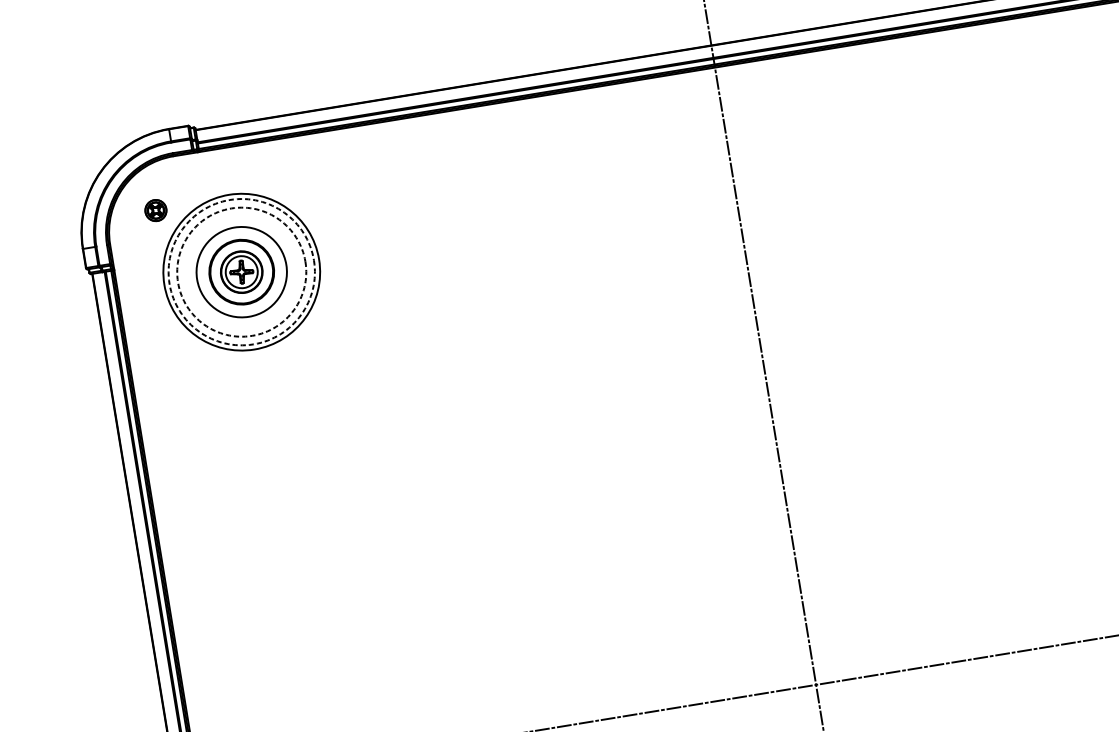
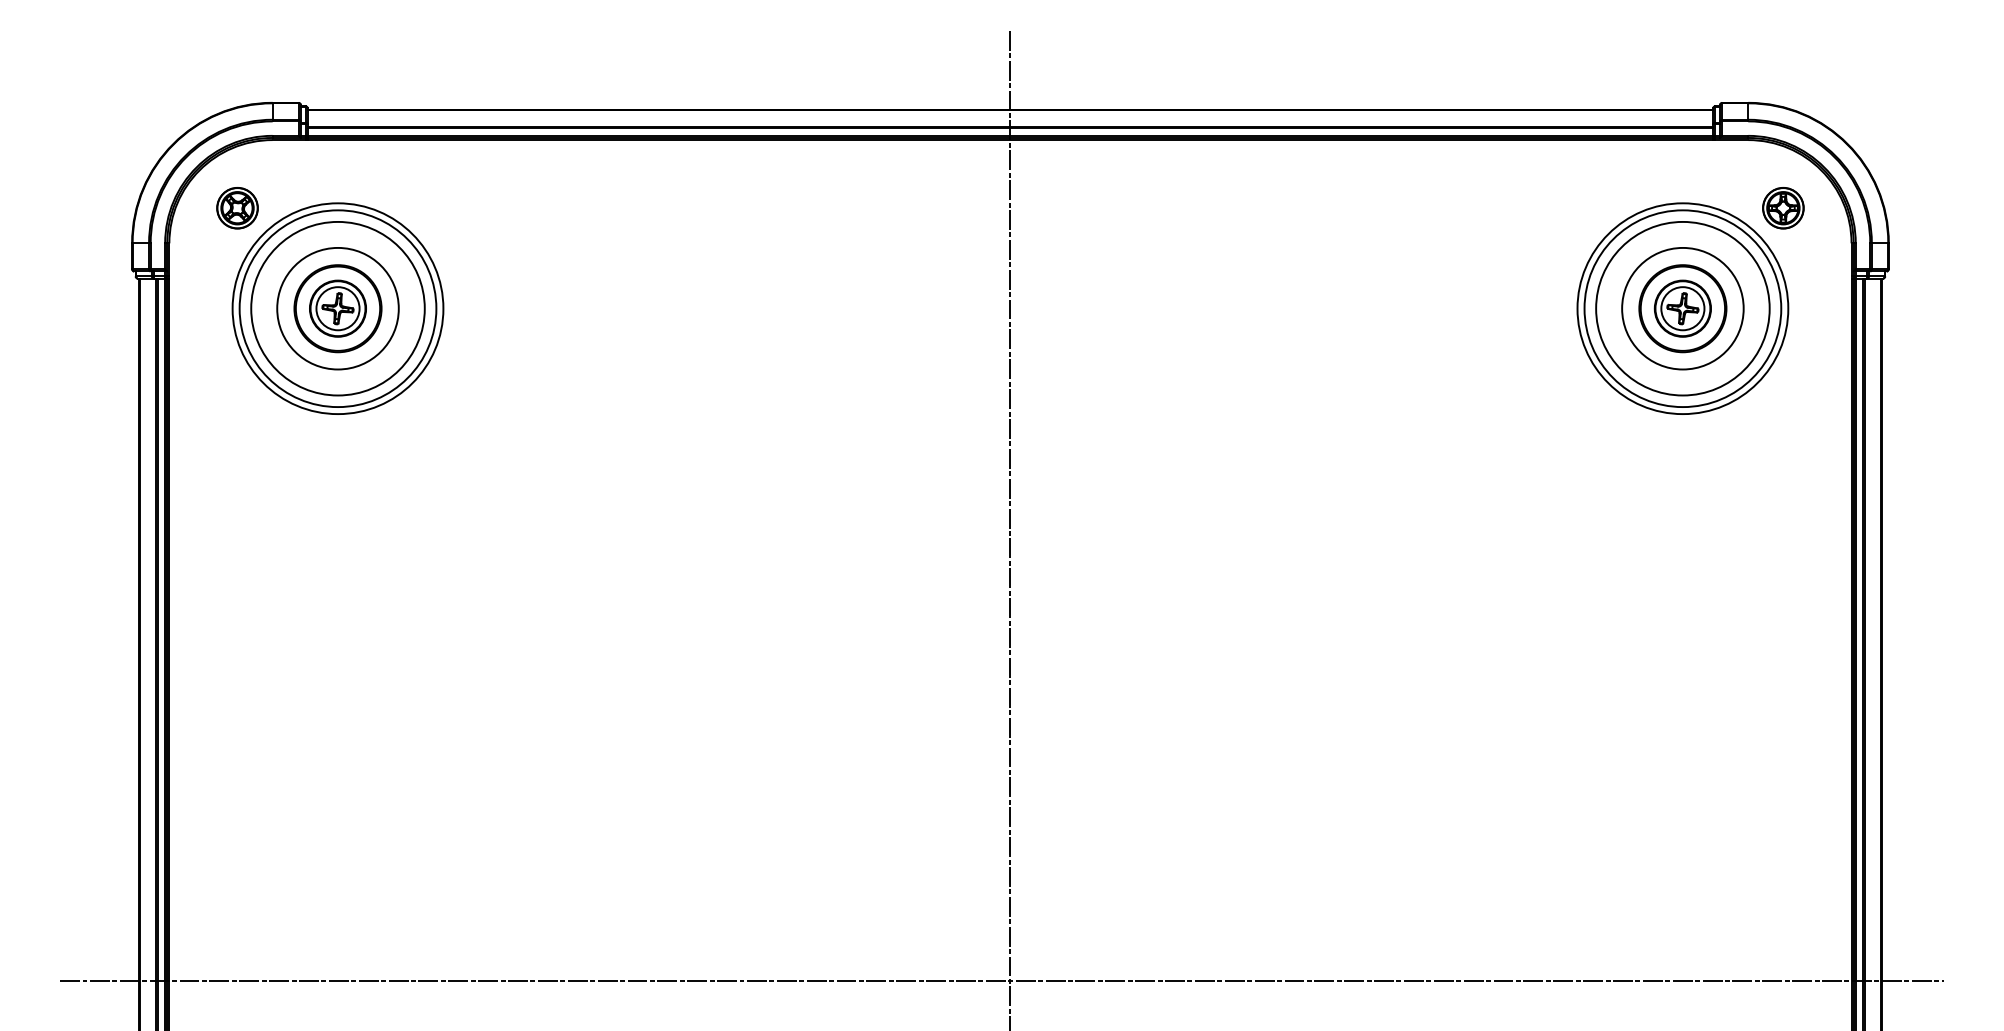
part: (155, 210) -> (237, 208), size x1.43
circle: (241, 272) -> (337, 308), dashed -> solid
circle: (241, 272) -> (337, 308), dashed -> solid

